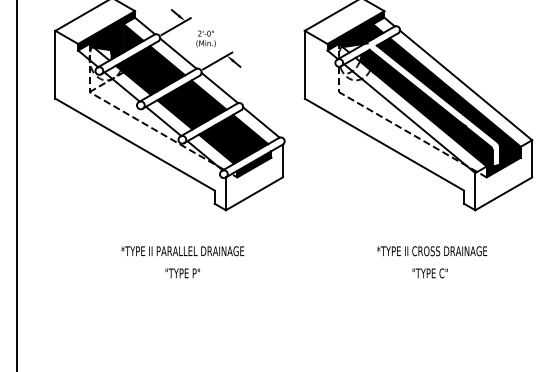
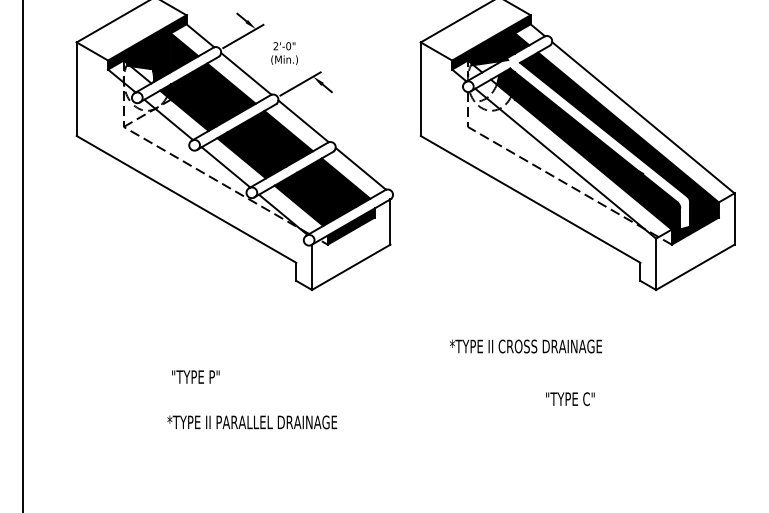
text: (182, 251) -> (252, 422), moved
text: (432, 251) -> (526, 346), moved
text: (182, 273) -> (195, 377), moved
text: (429, 273) -> (569, 399), moved

